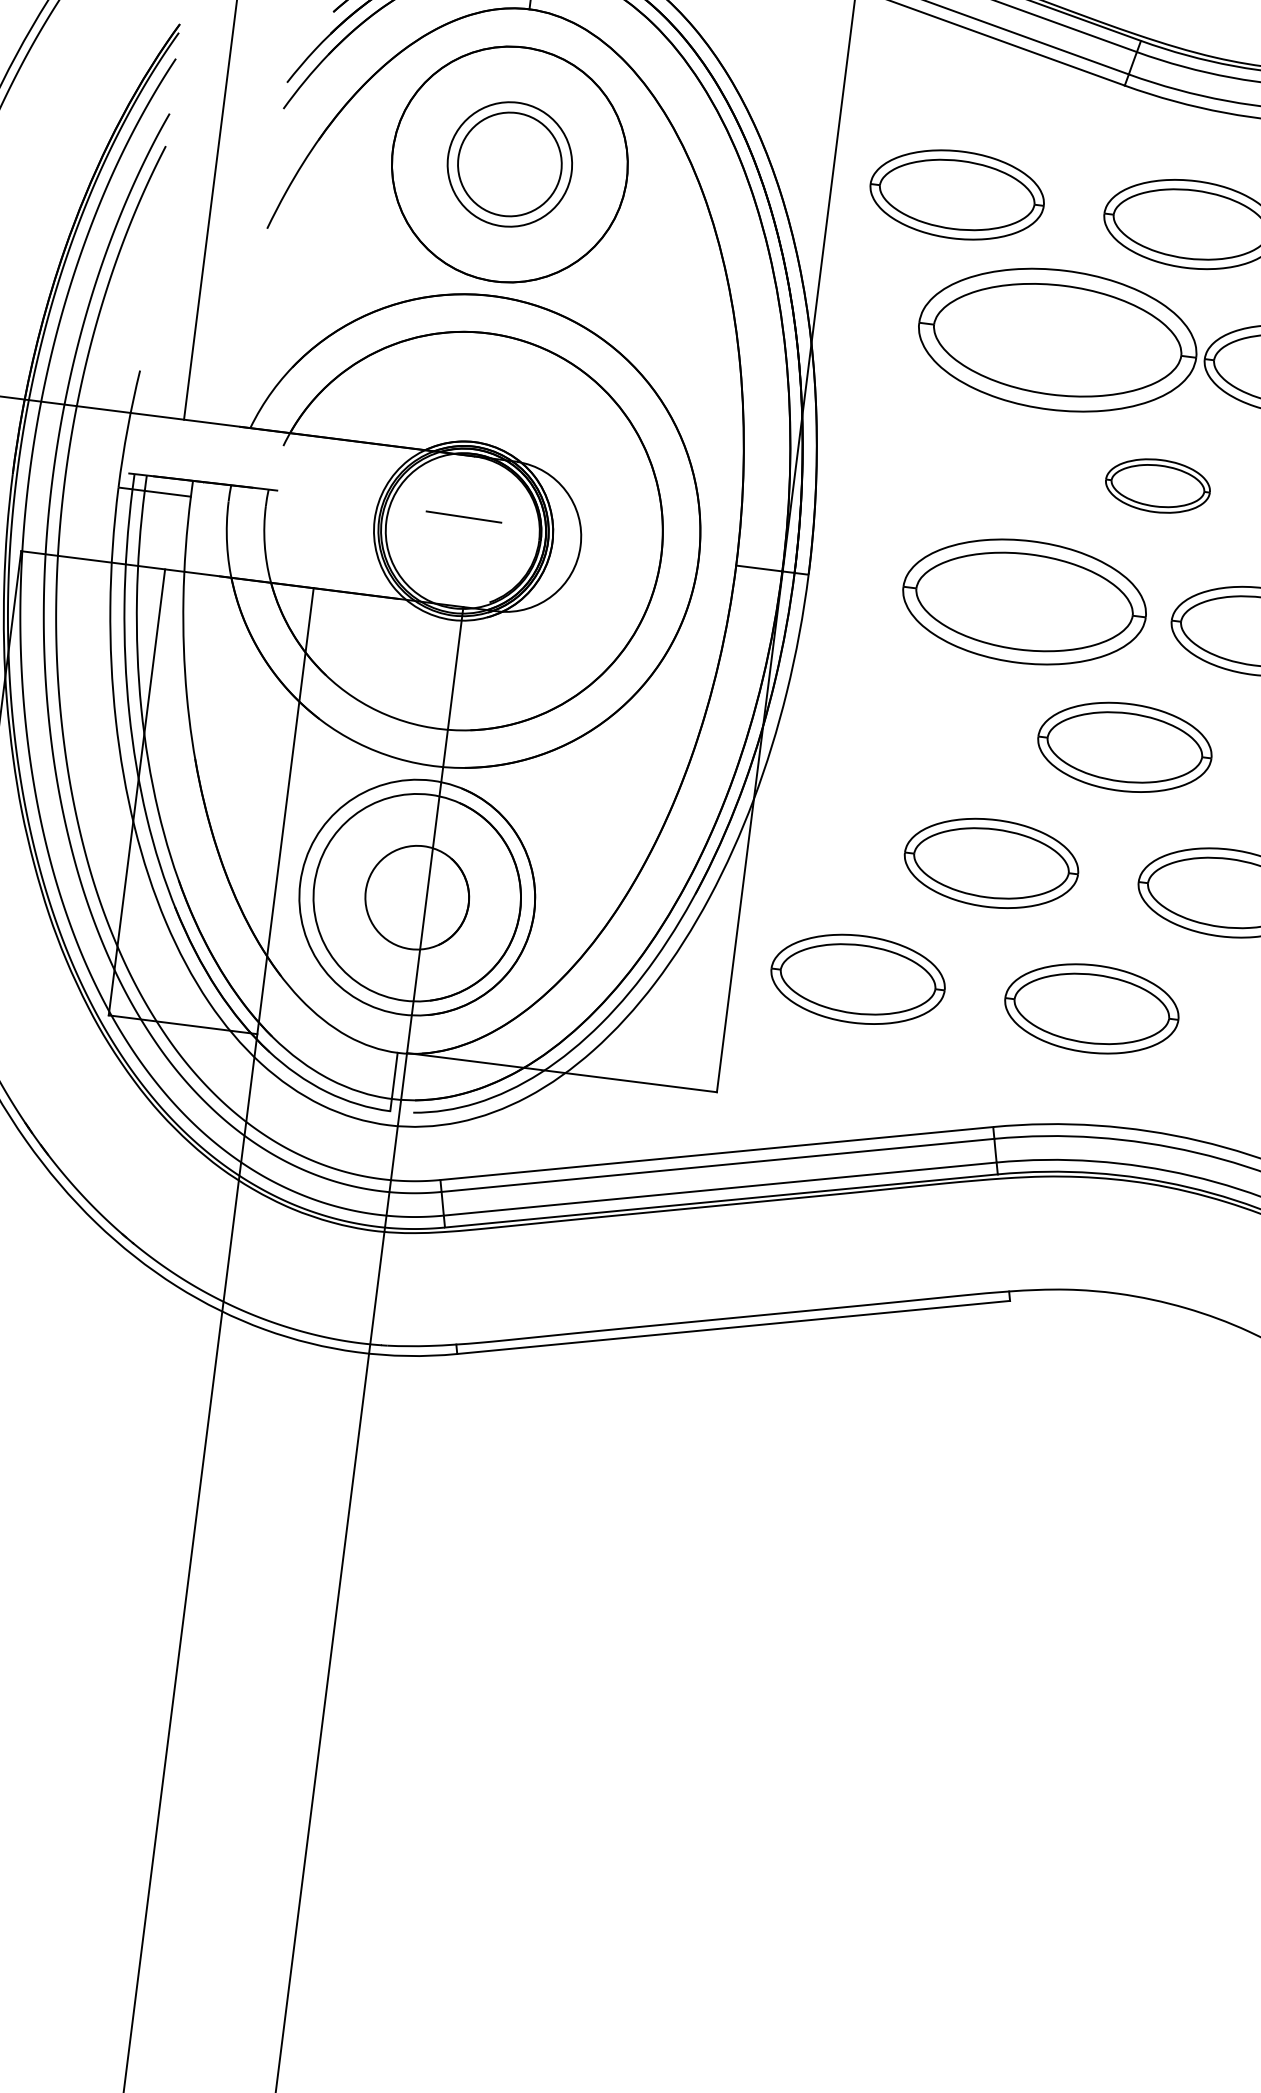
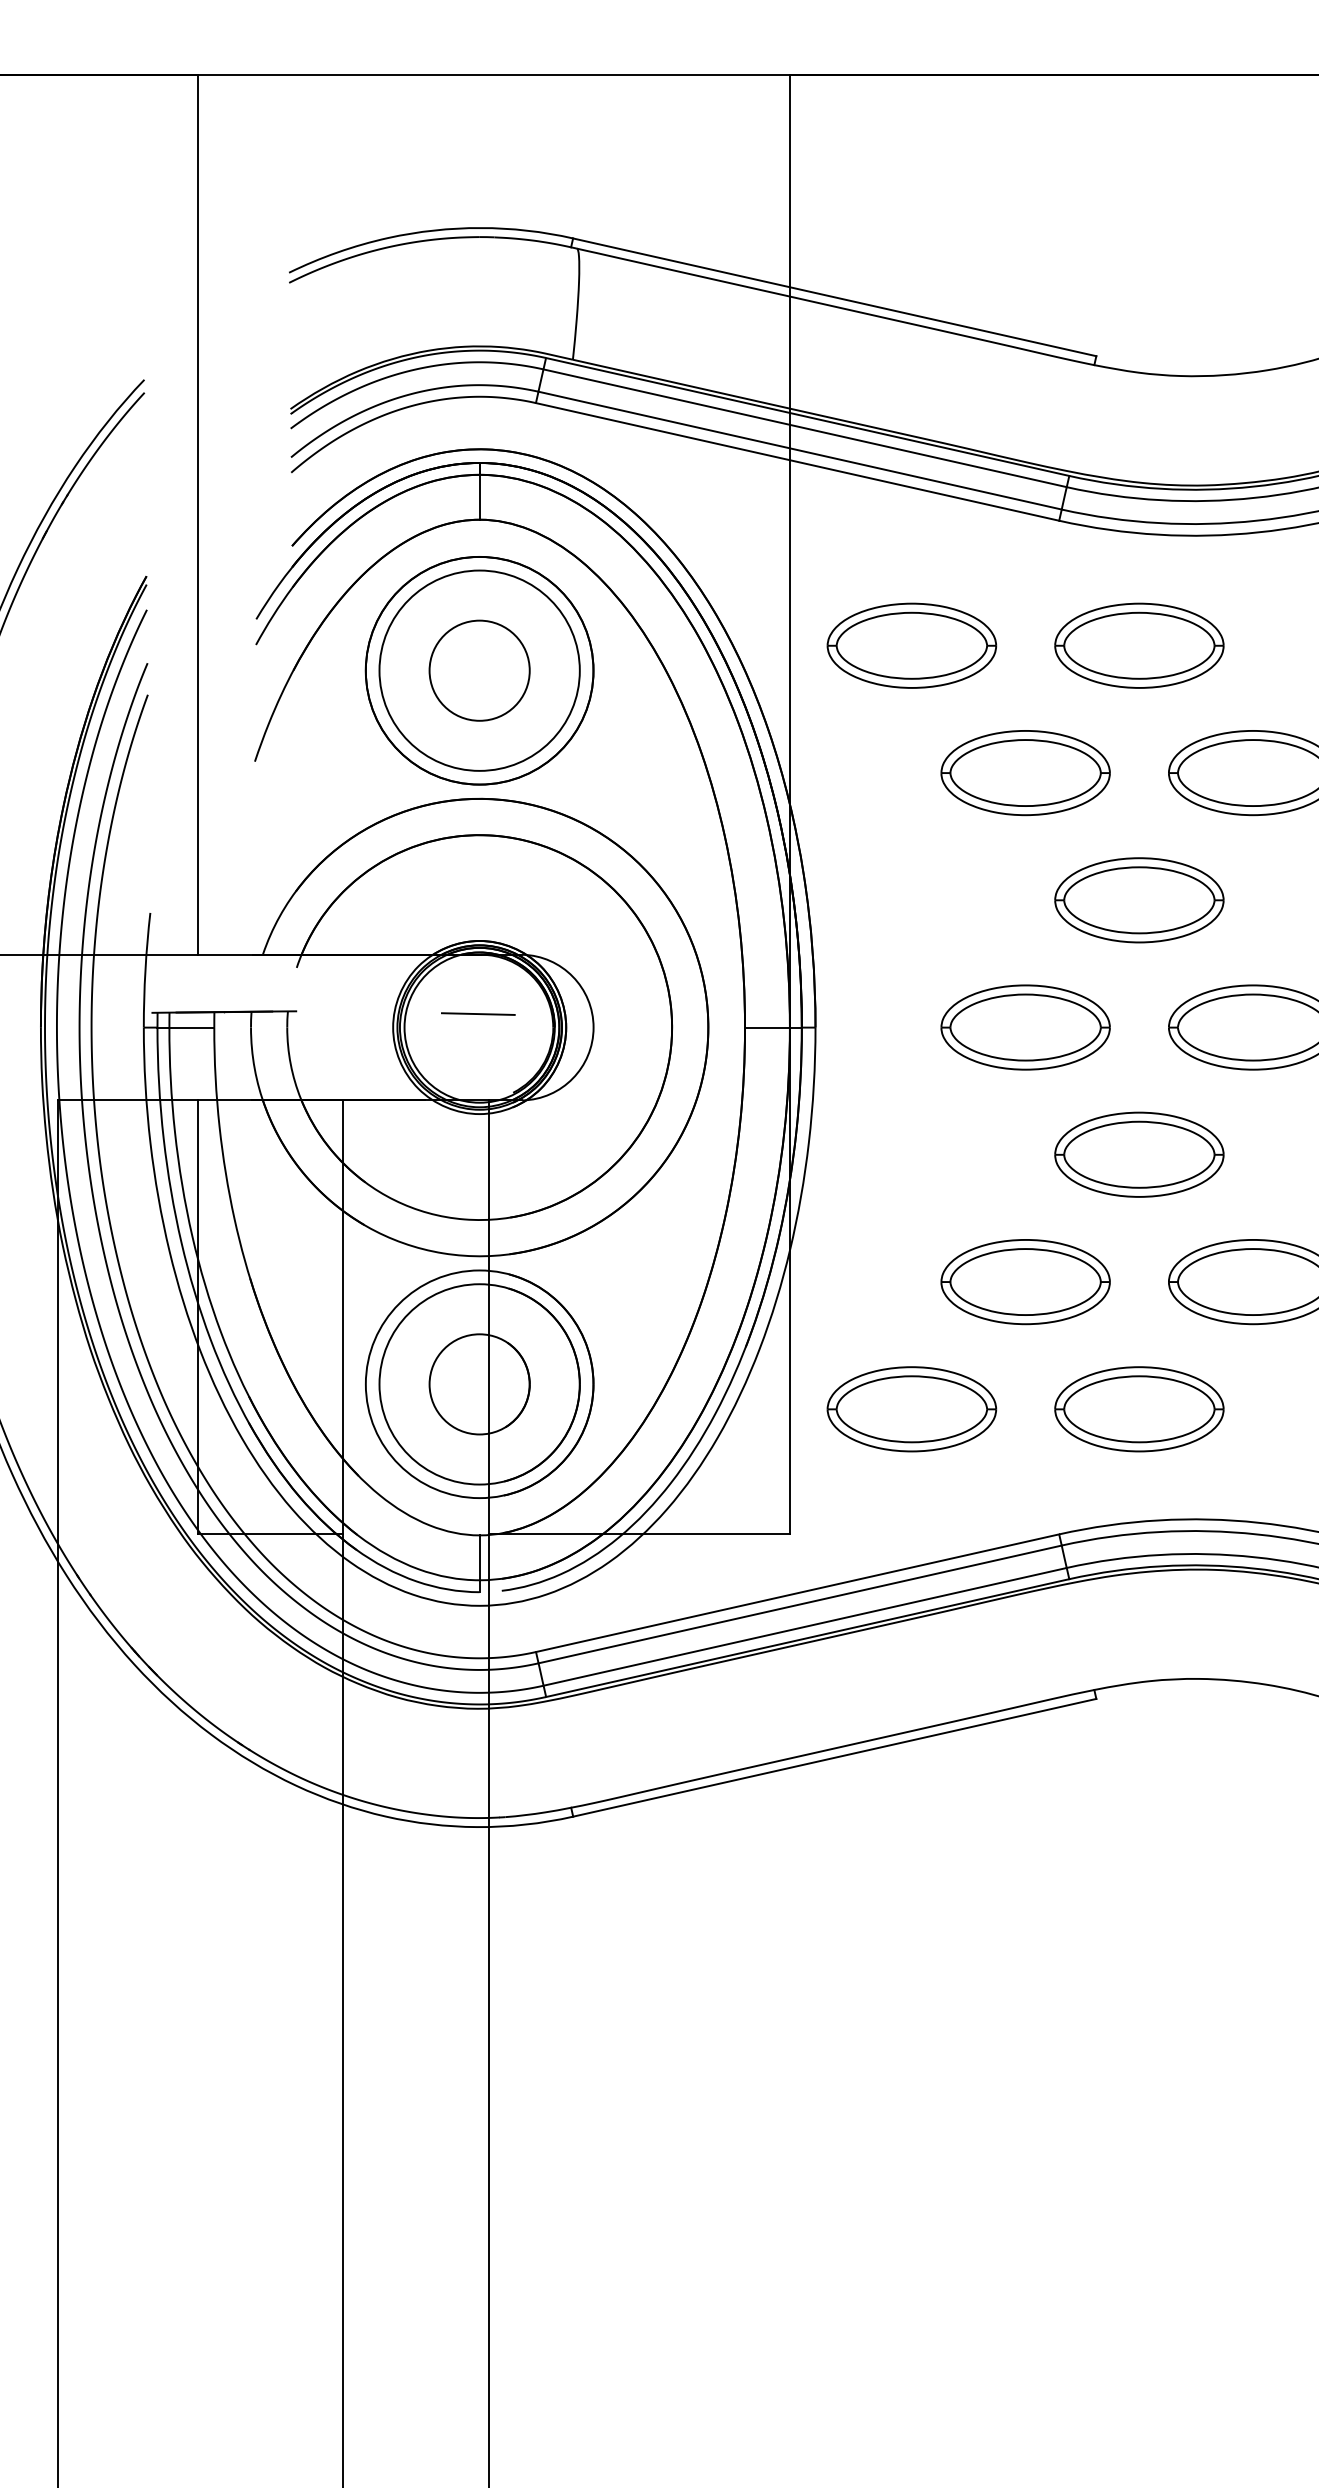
circle: (509, 164) -> (479, 670), size x1.67
part: (1057, 340) -> (1025, 773), size x0.62
part: (1158, 486) -> (1139, 900), size x1.67
part: (1024, 601) -> (1025, 1027), size x0.71

